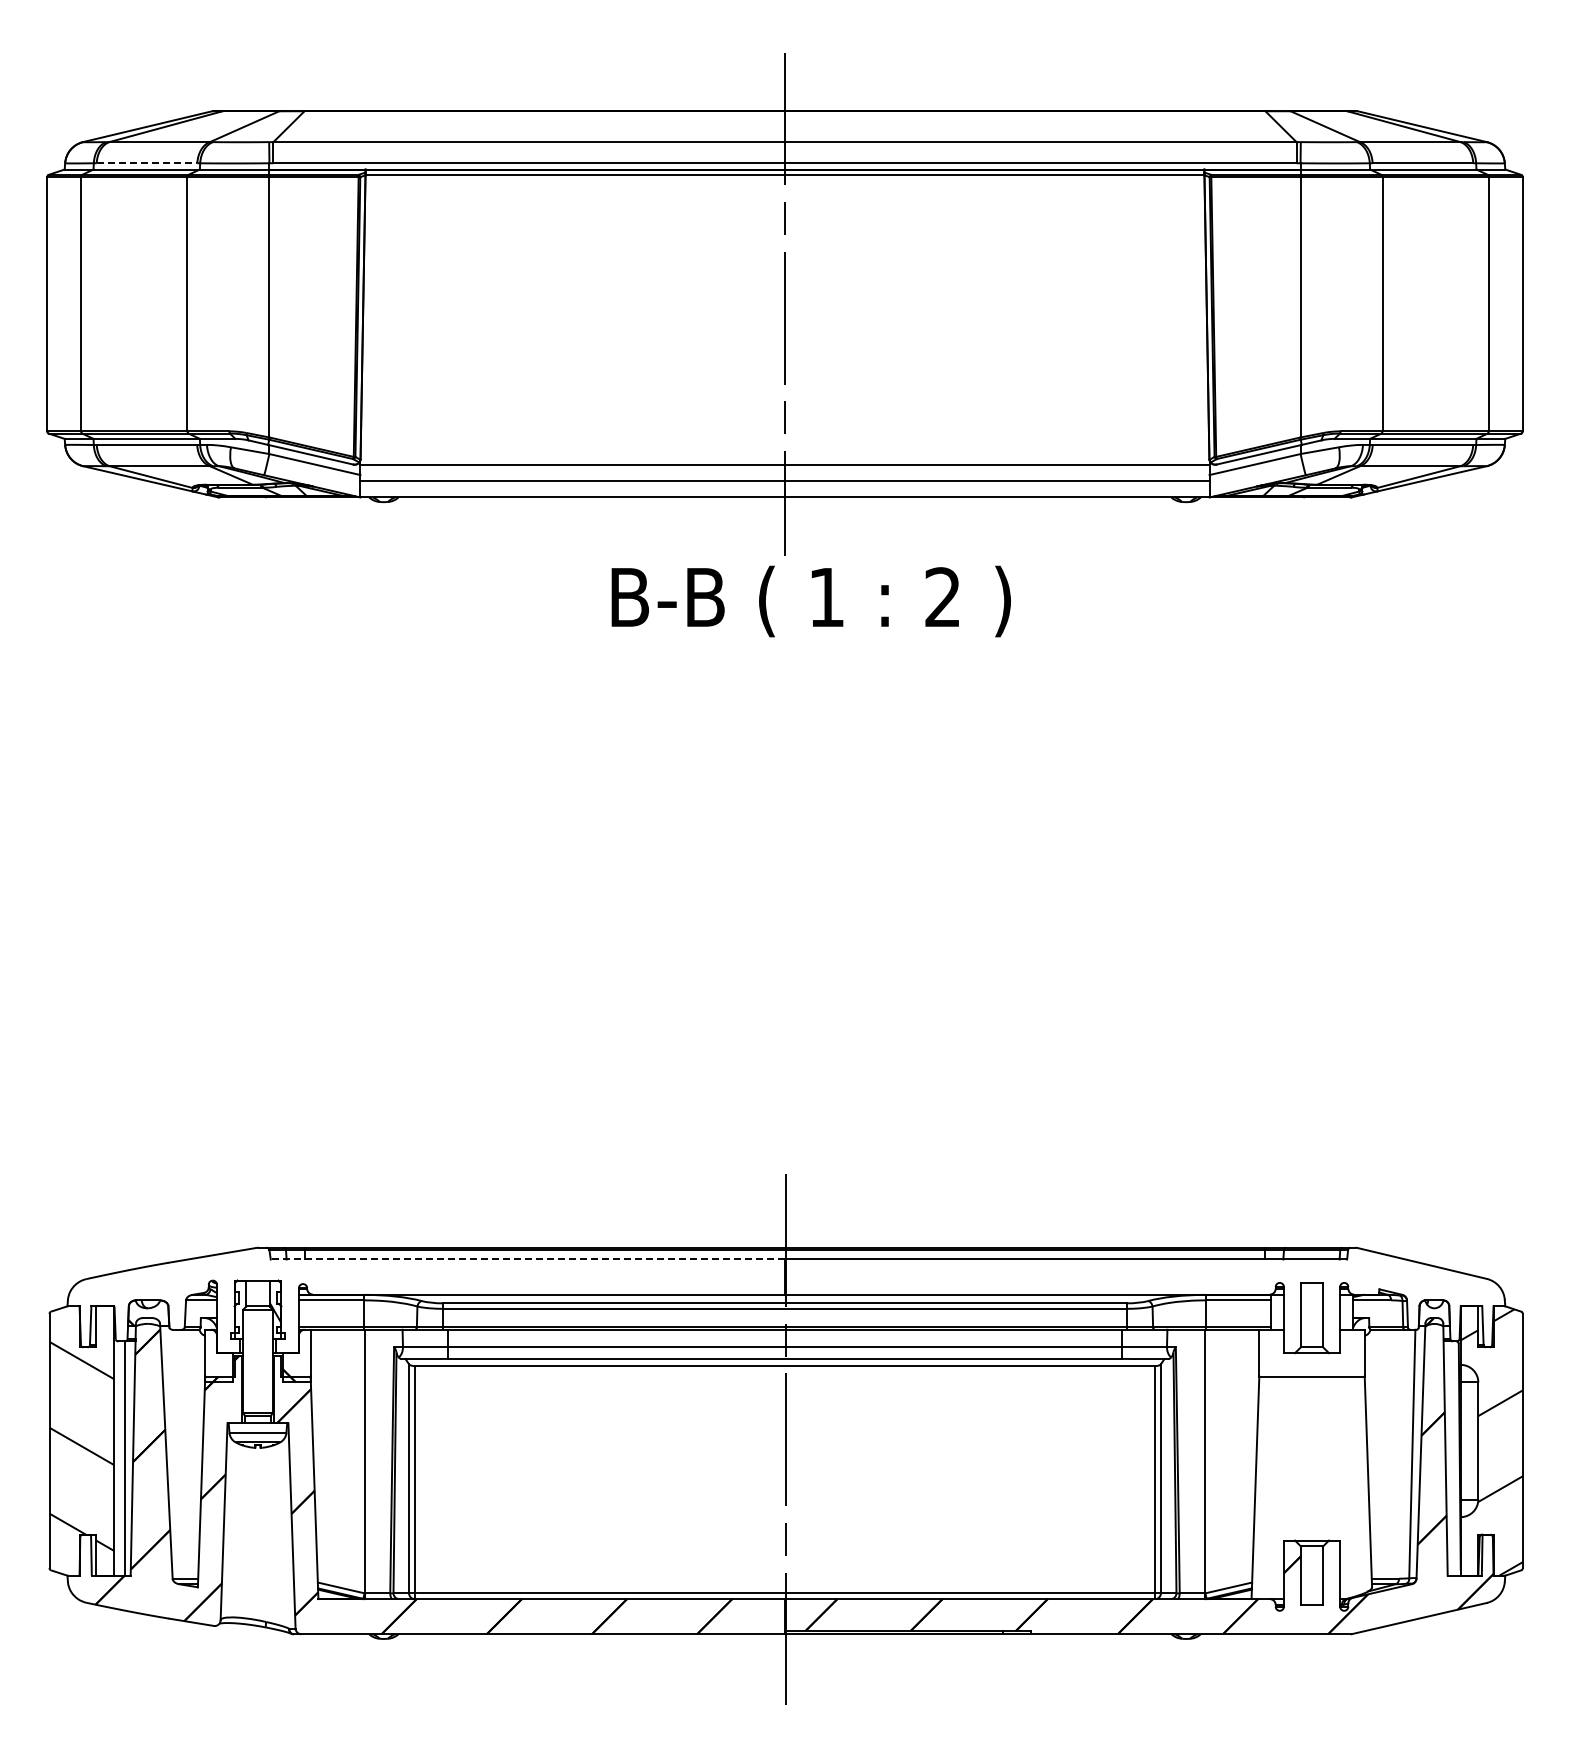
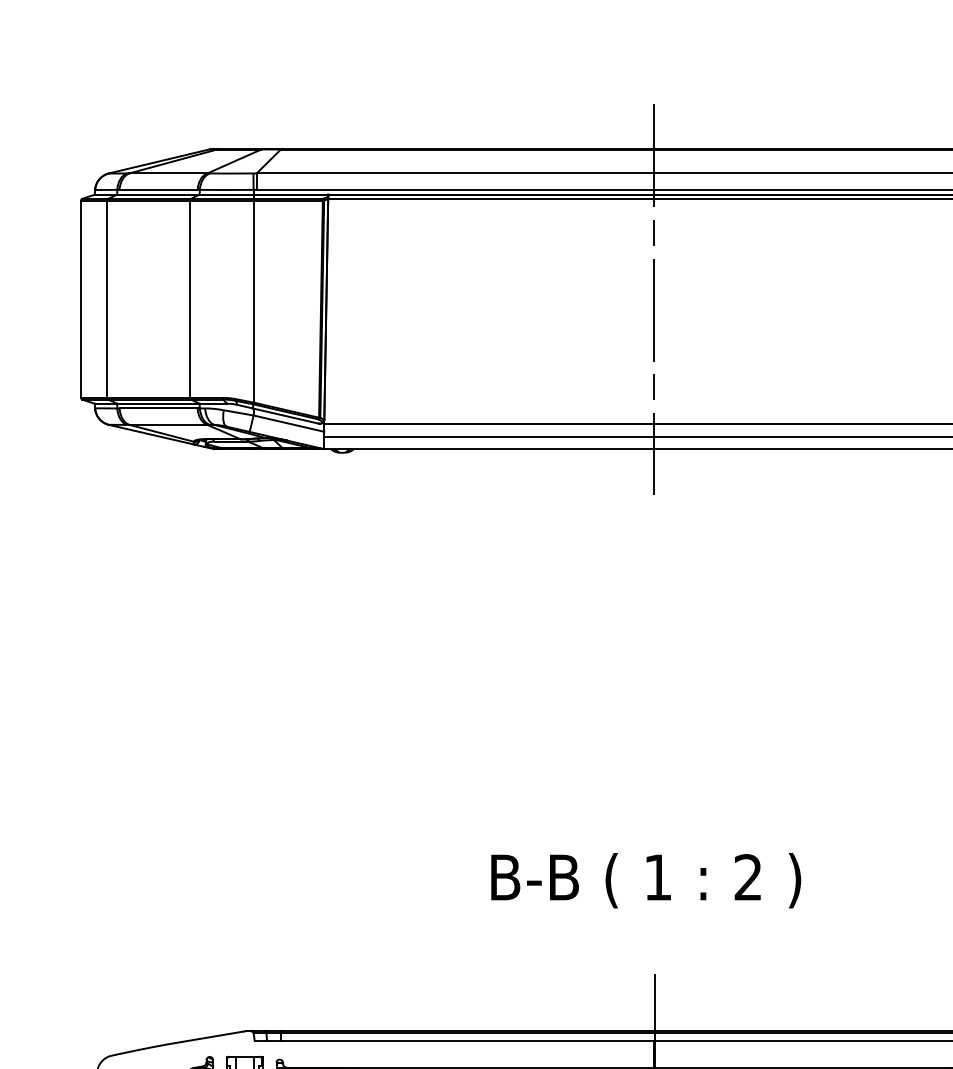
line: (147, 163) -> (159, 190), dashed -> solid
text: (810, 601) -> (645, 880), moved
line: (527, 1259) -> (453, 1040), dashed -> solid

